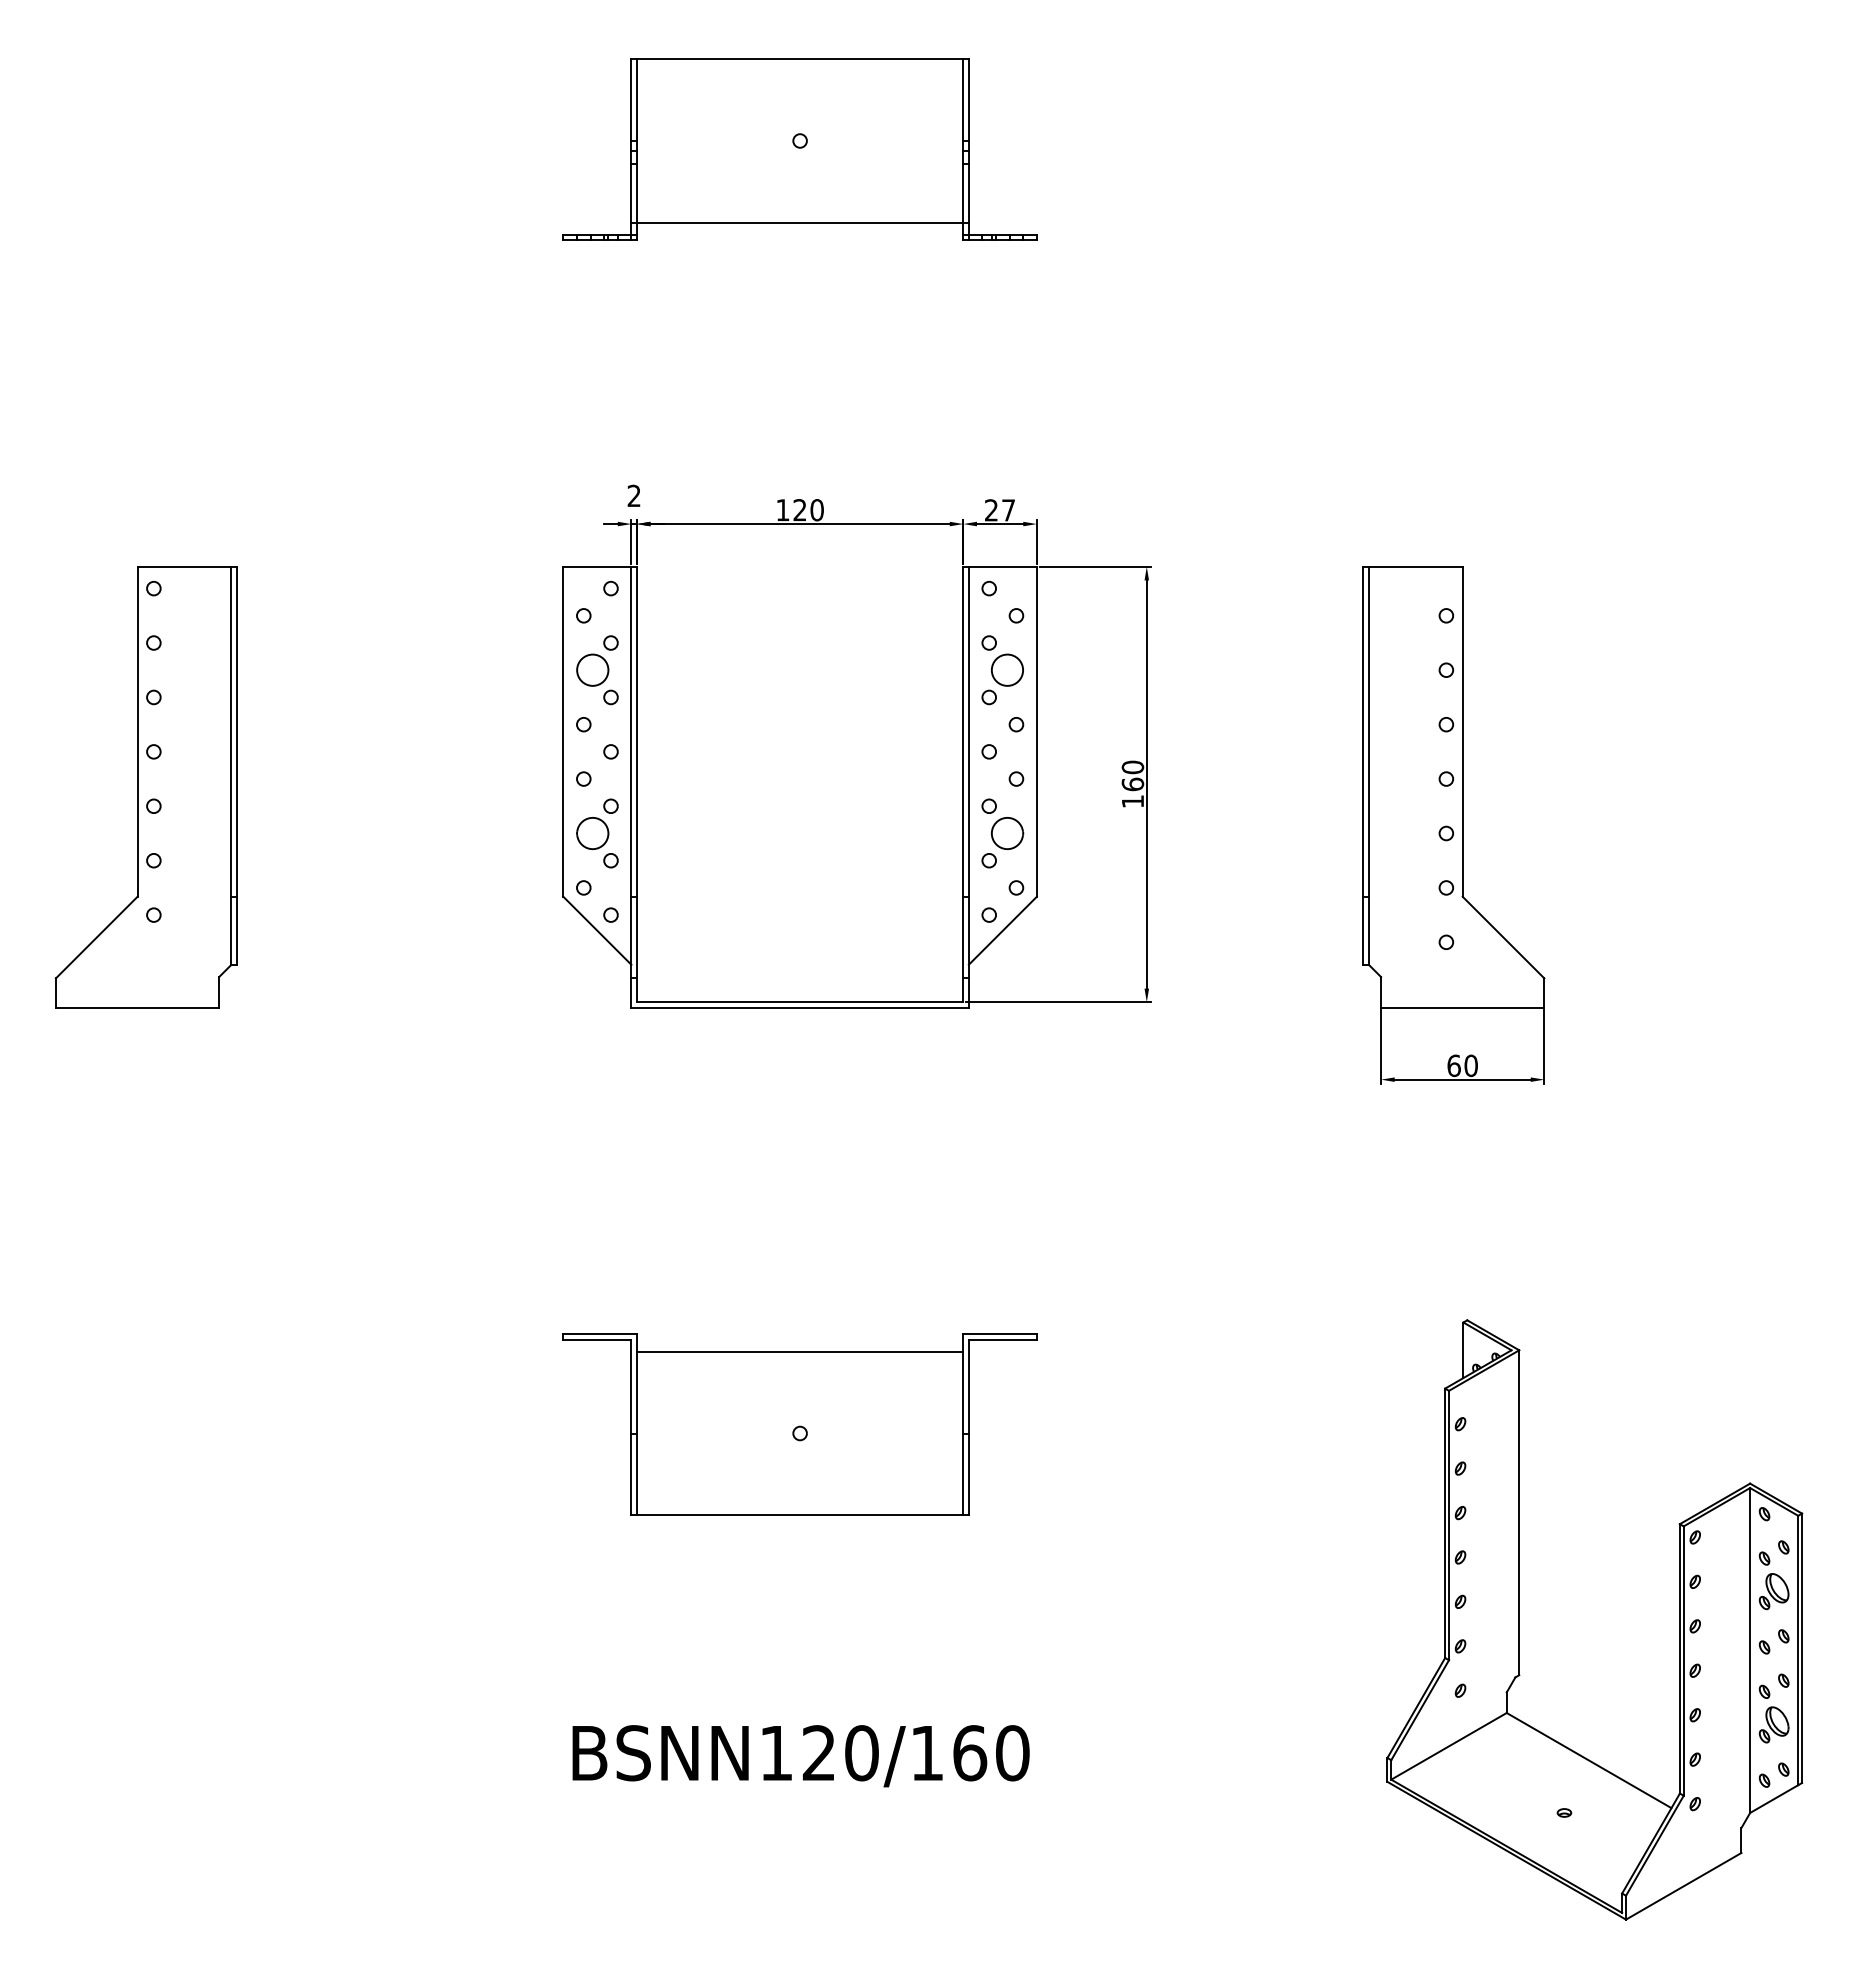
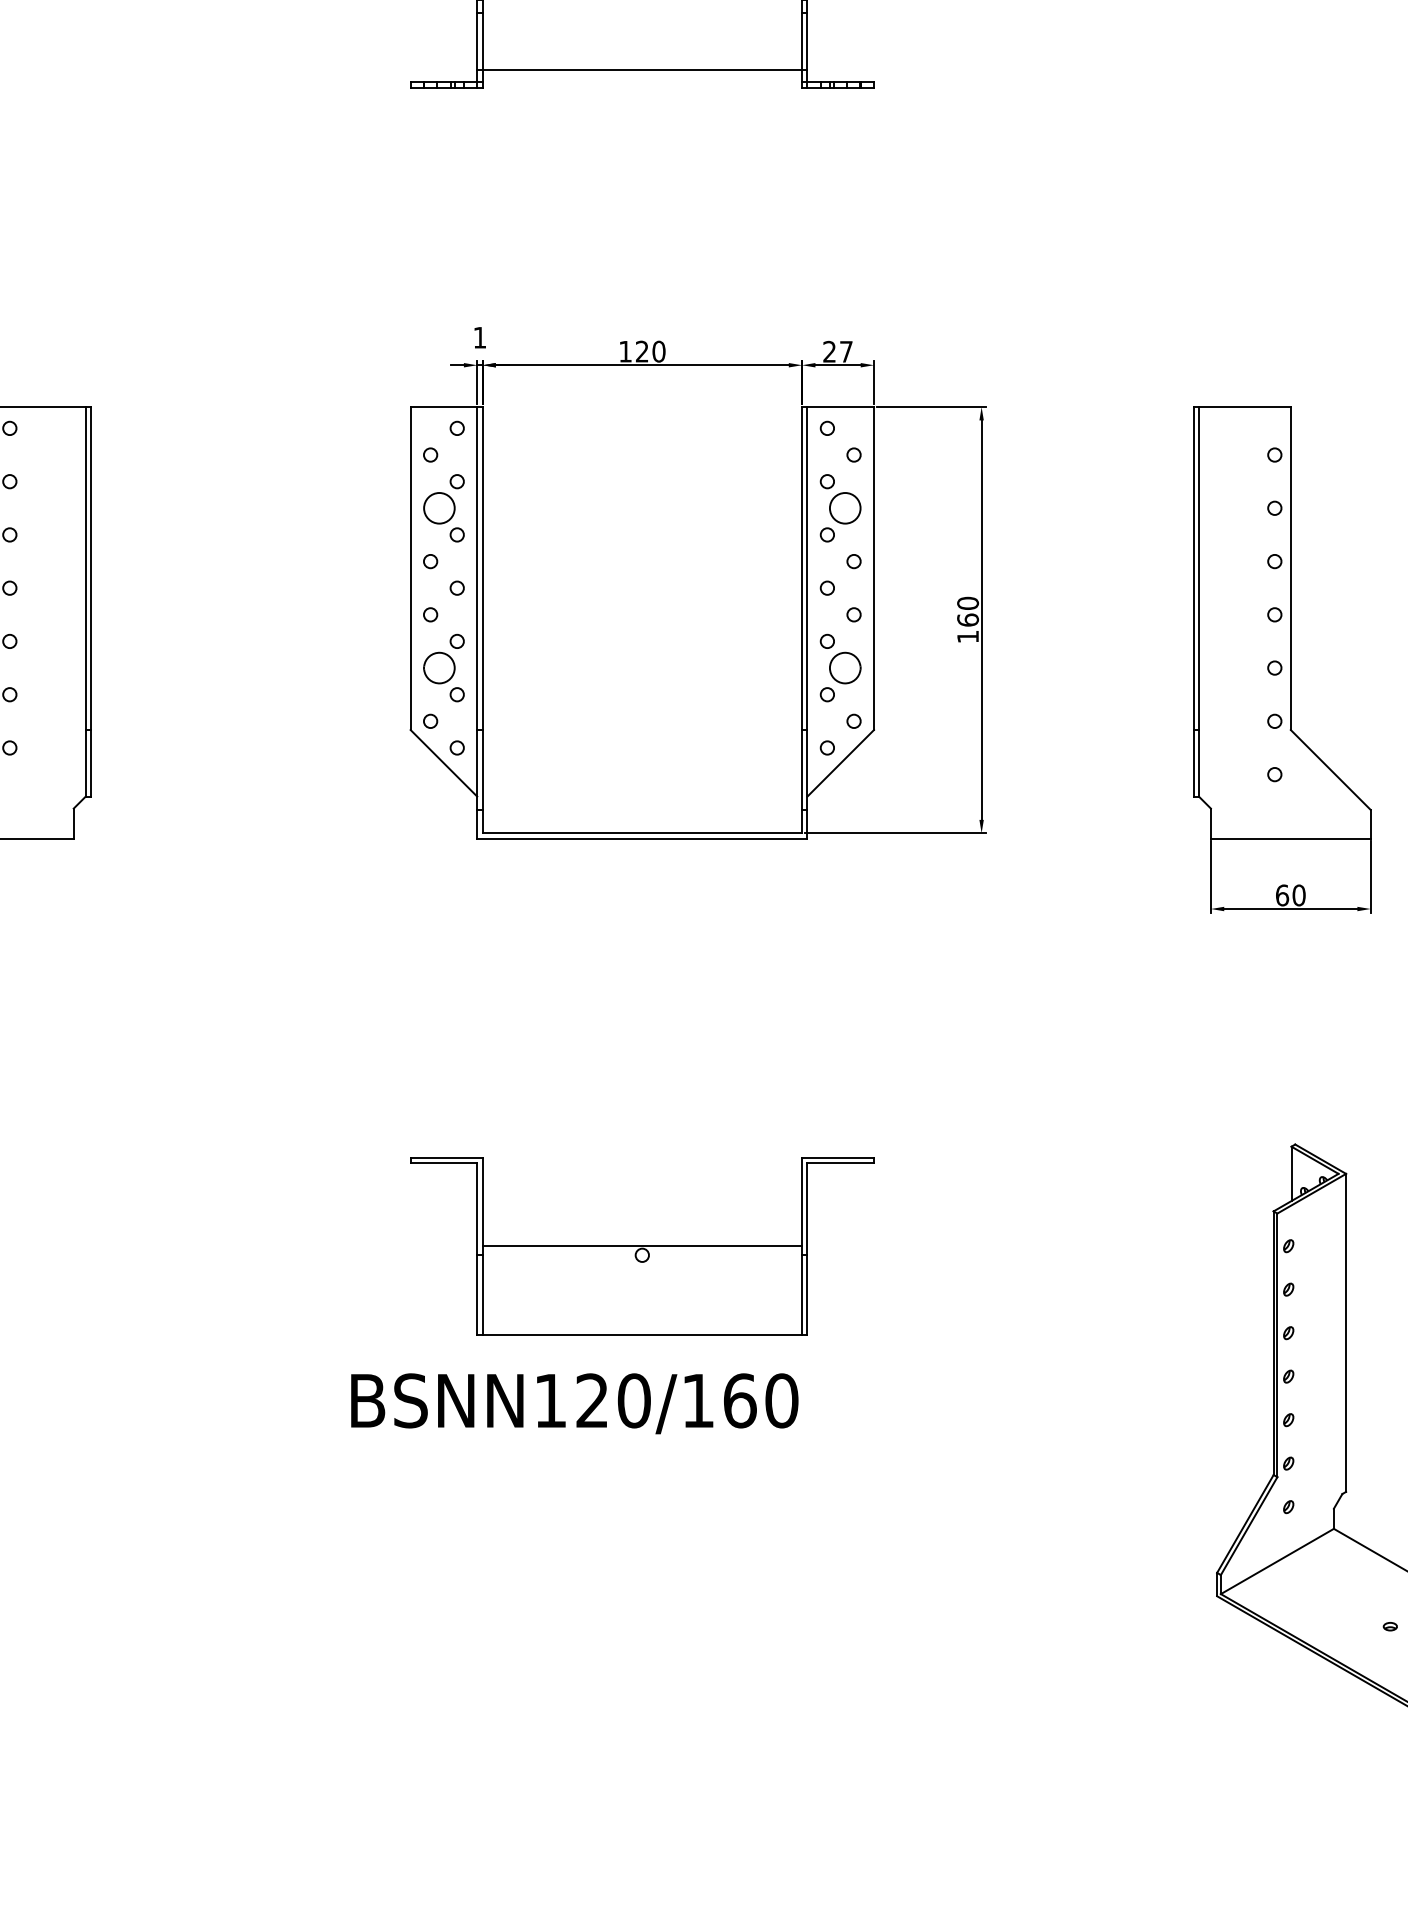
text: (633, 495) -> (479, 337), 2 -> 1
line: (799, 1351) -> (641, 1245), moved
text: (800, 1756) -> (574, 1404), moved

